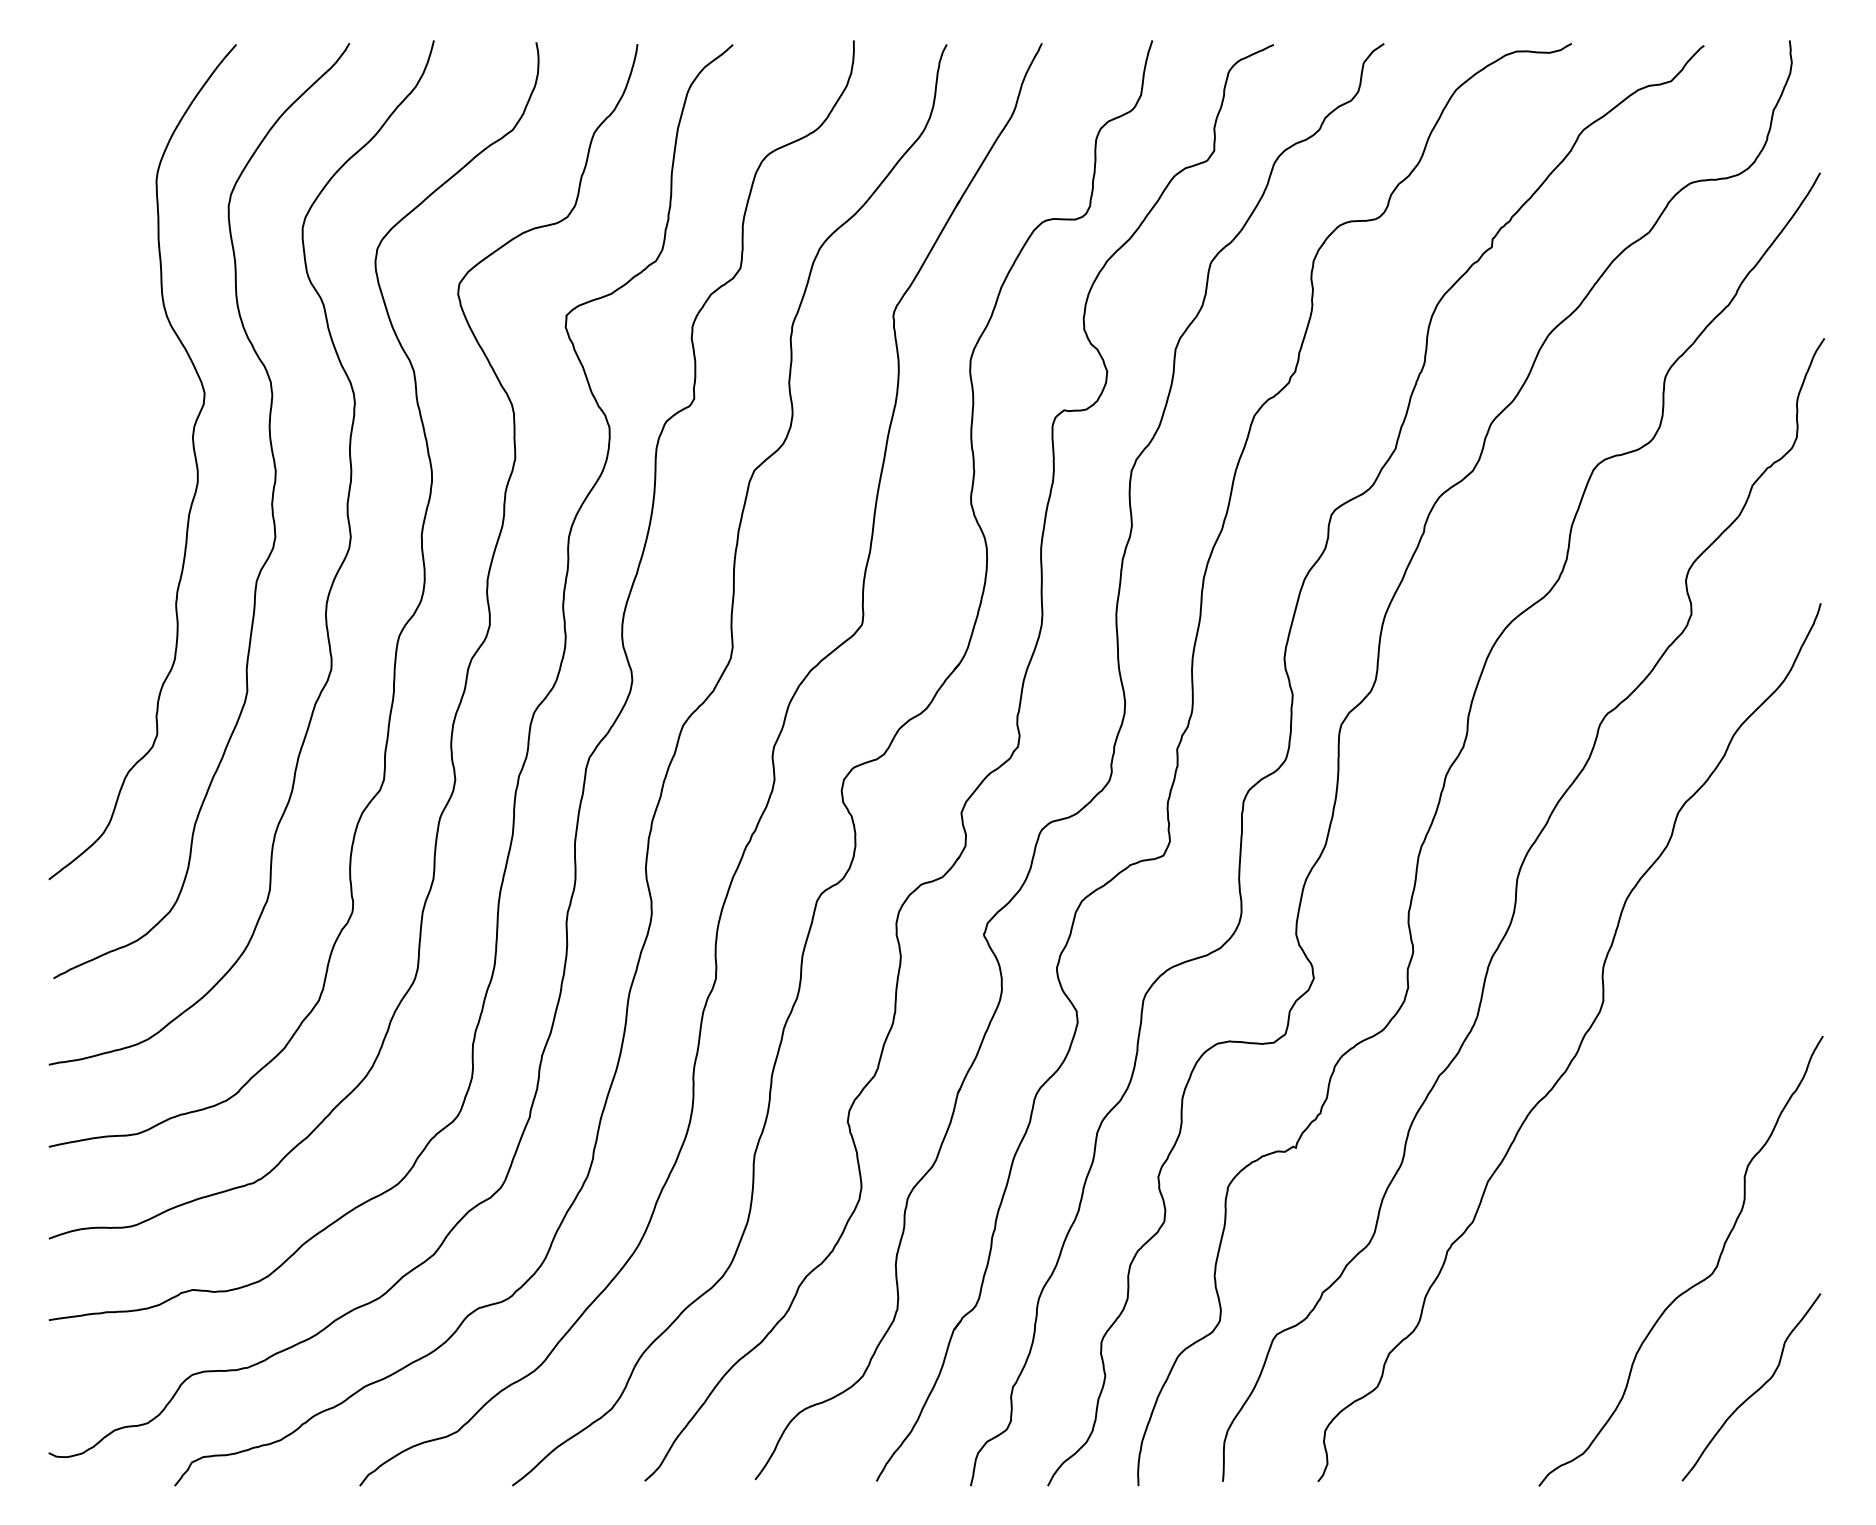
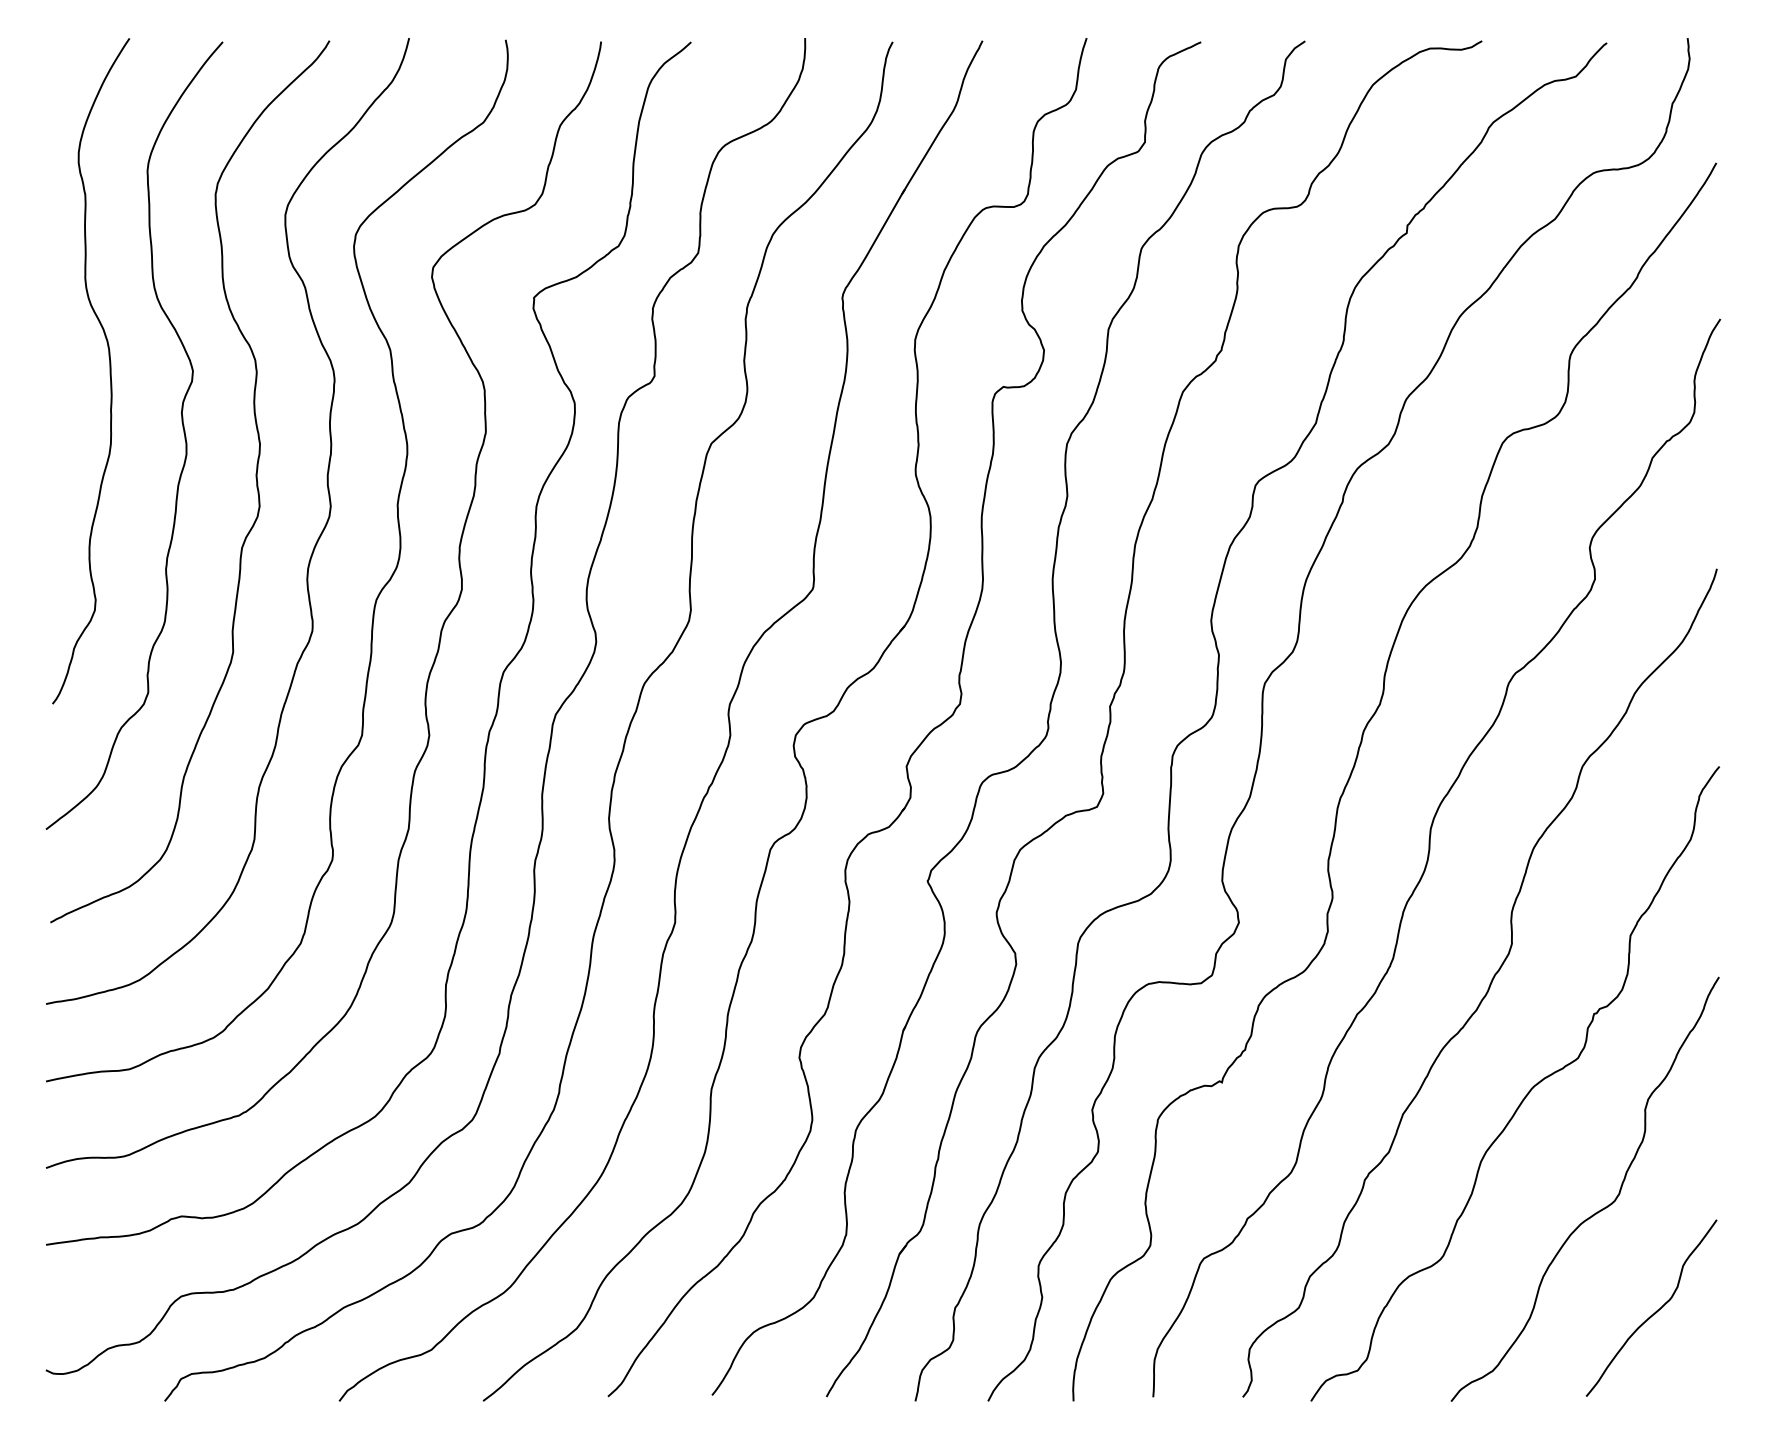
curve: (116, 393) -> (109, 371), added
curve: (1618, 1160) -> (1526, 1094), added

